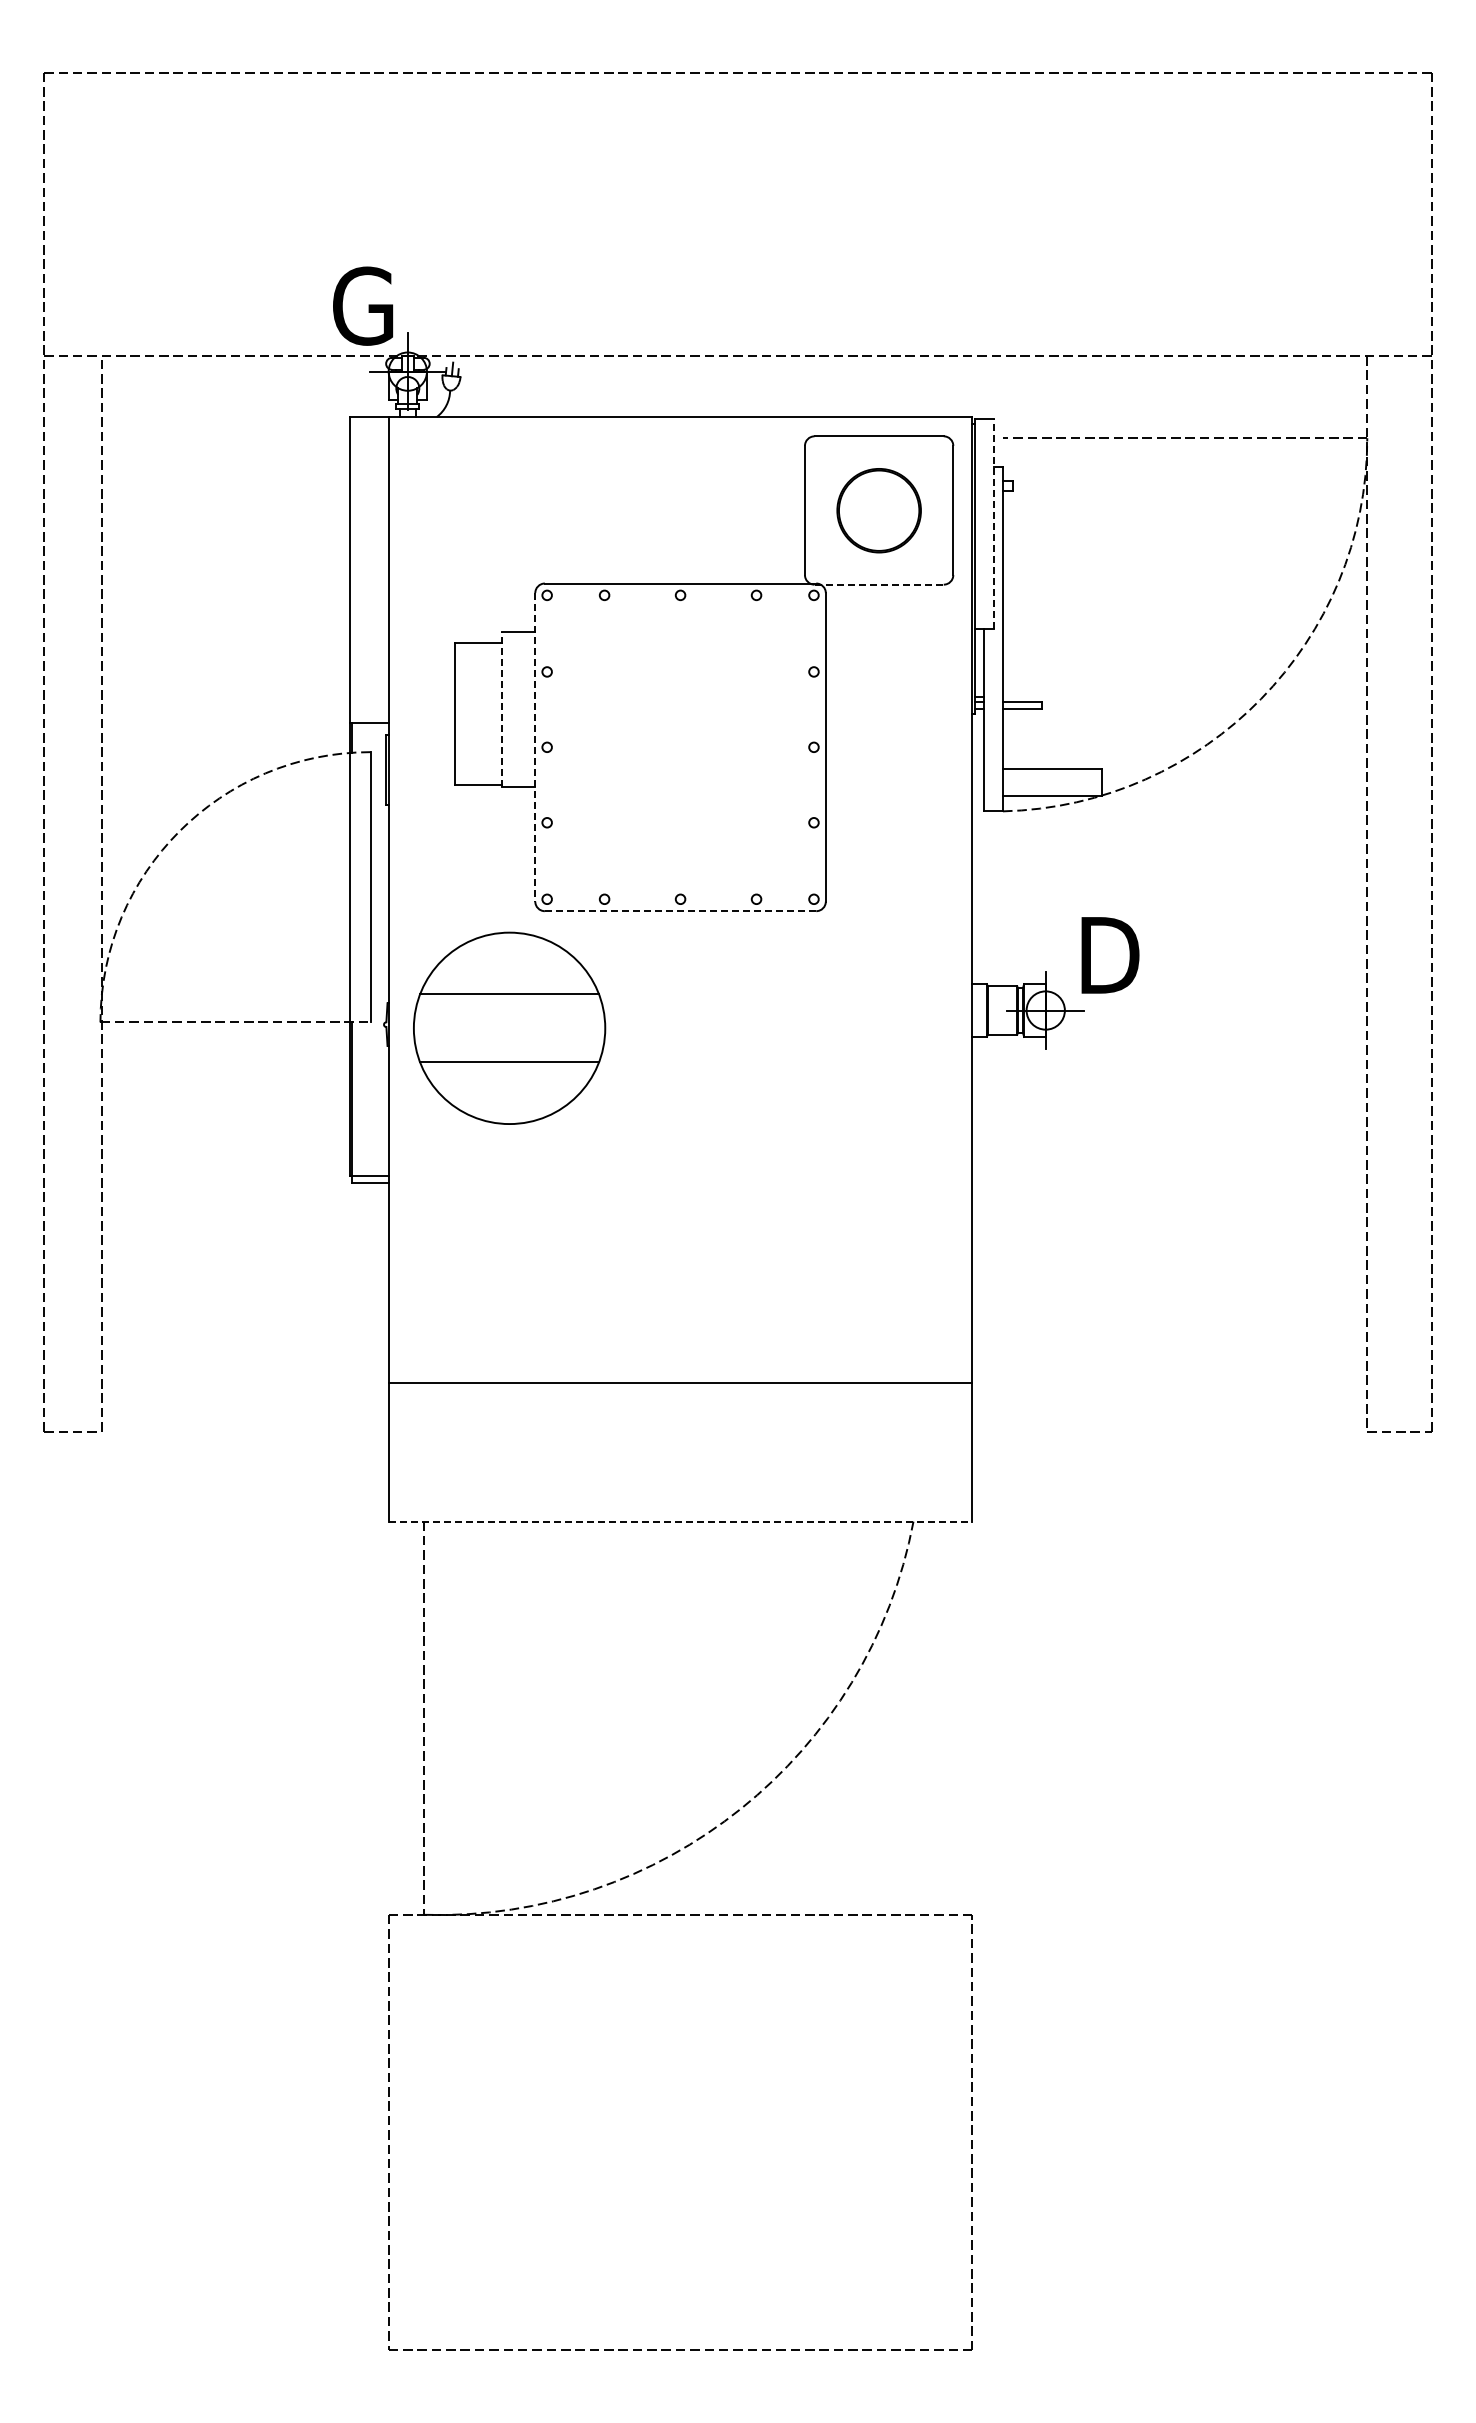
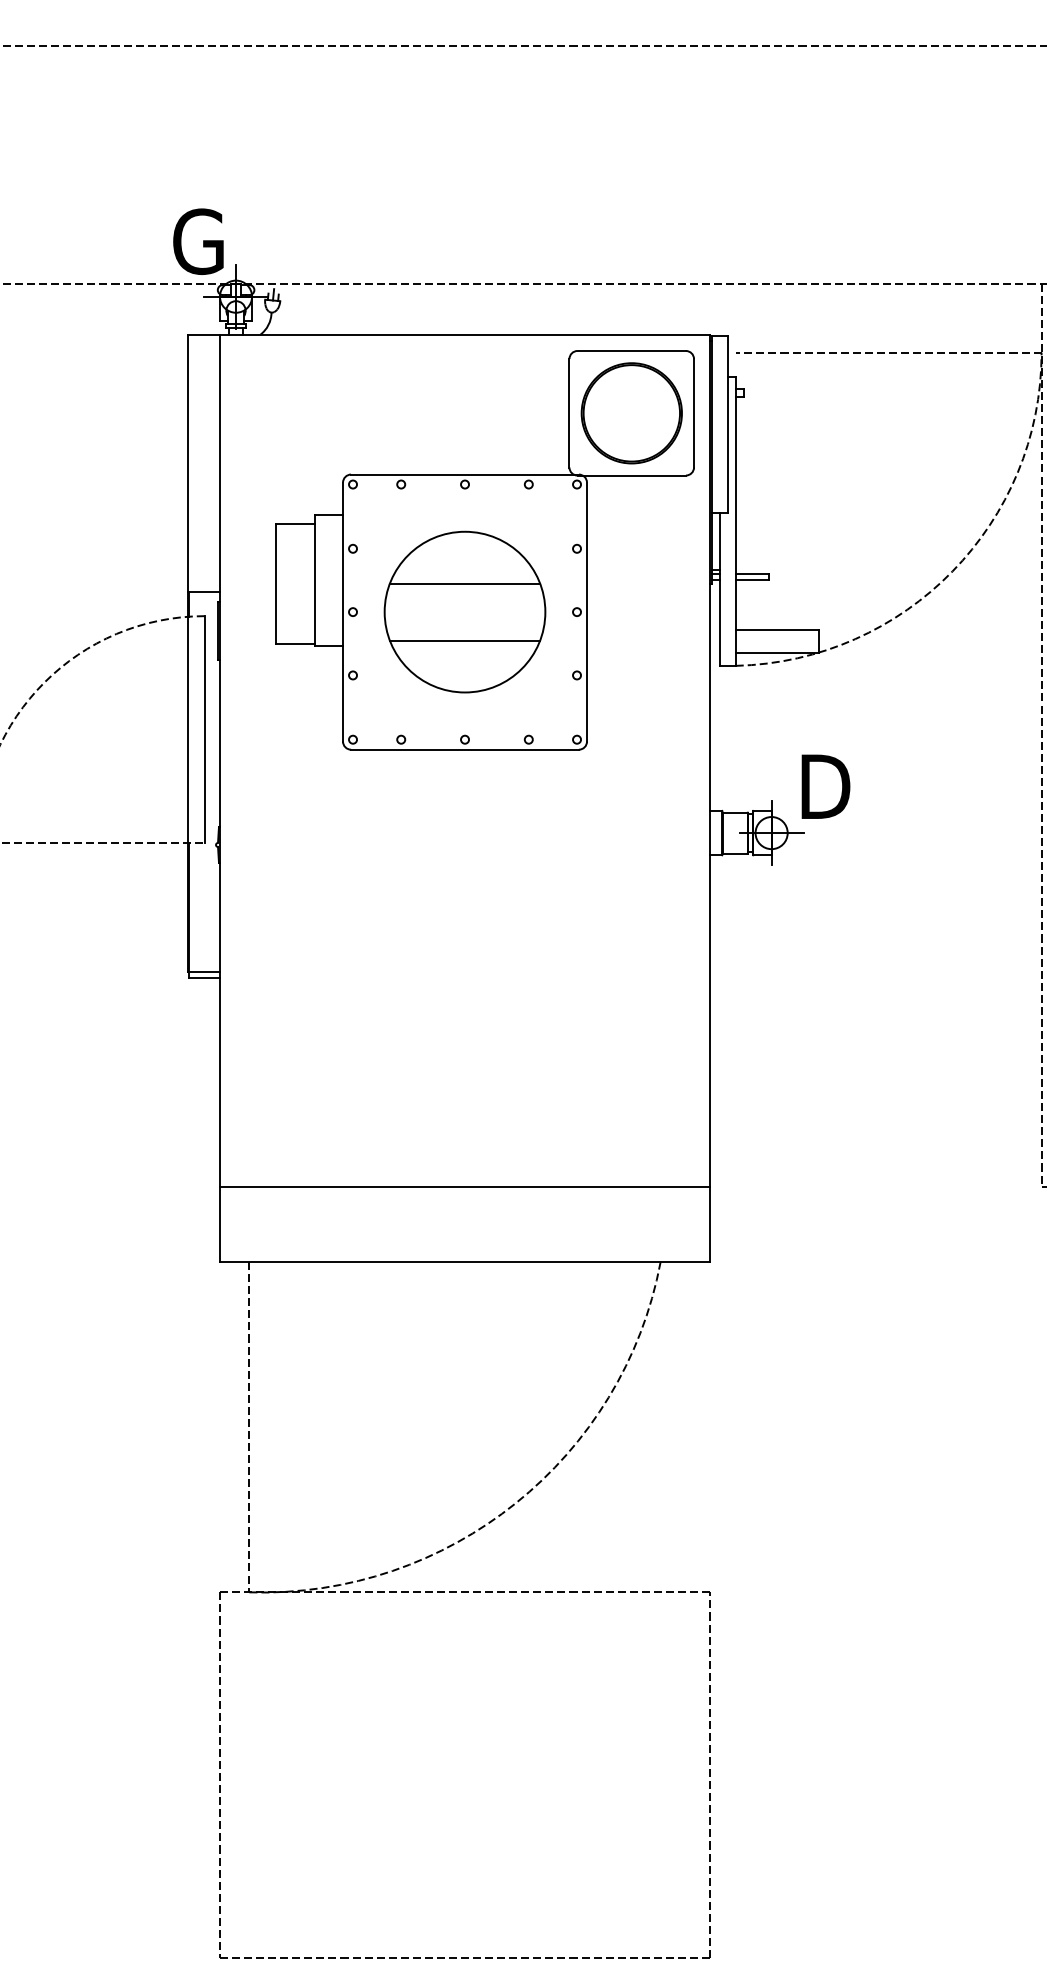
part: (878, 510) -> (631, 413), size x1.43
line: (994, 523) -> (728, 424), dashed -> solid
line: (879, 584) -> (632, 475), dashed -> solid
line: (502, 709) -> (315, 580), dashed -> solid
line: (535, 747) -> (343, 612), dashed -> solid
line: (680, 911) -> (464, 749), dashed -> solid
part: (509, 1027) -> (464, 611), moved
line: (680, 1382) -> (464, 1186), moved
line: (680, 1521) -> (464, 1262), dashed -> solid

